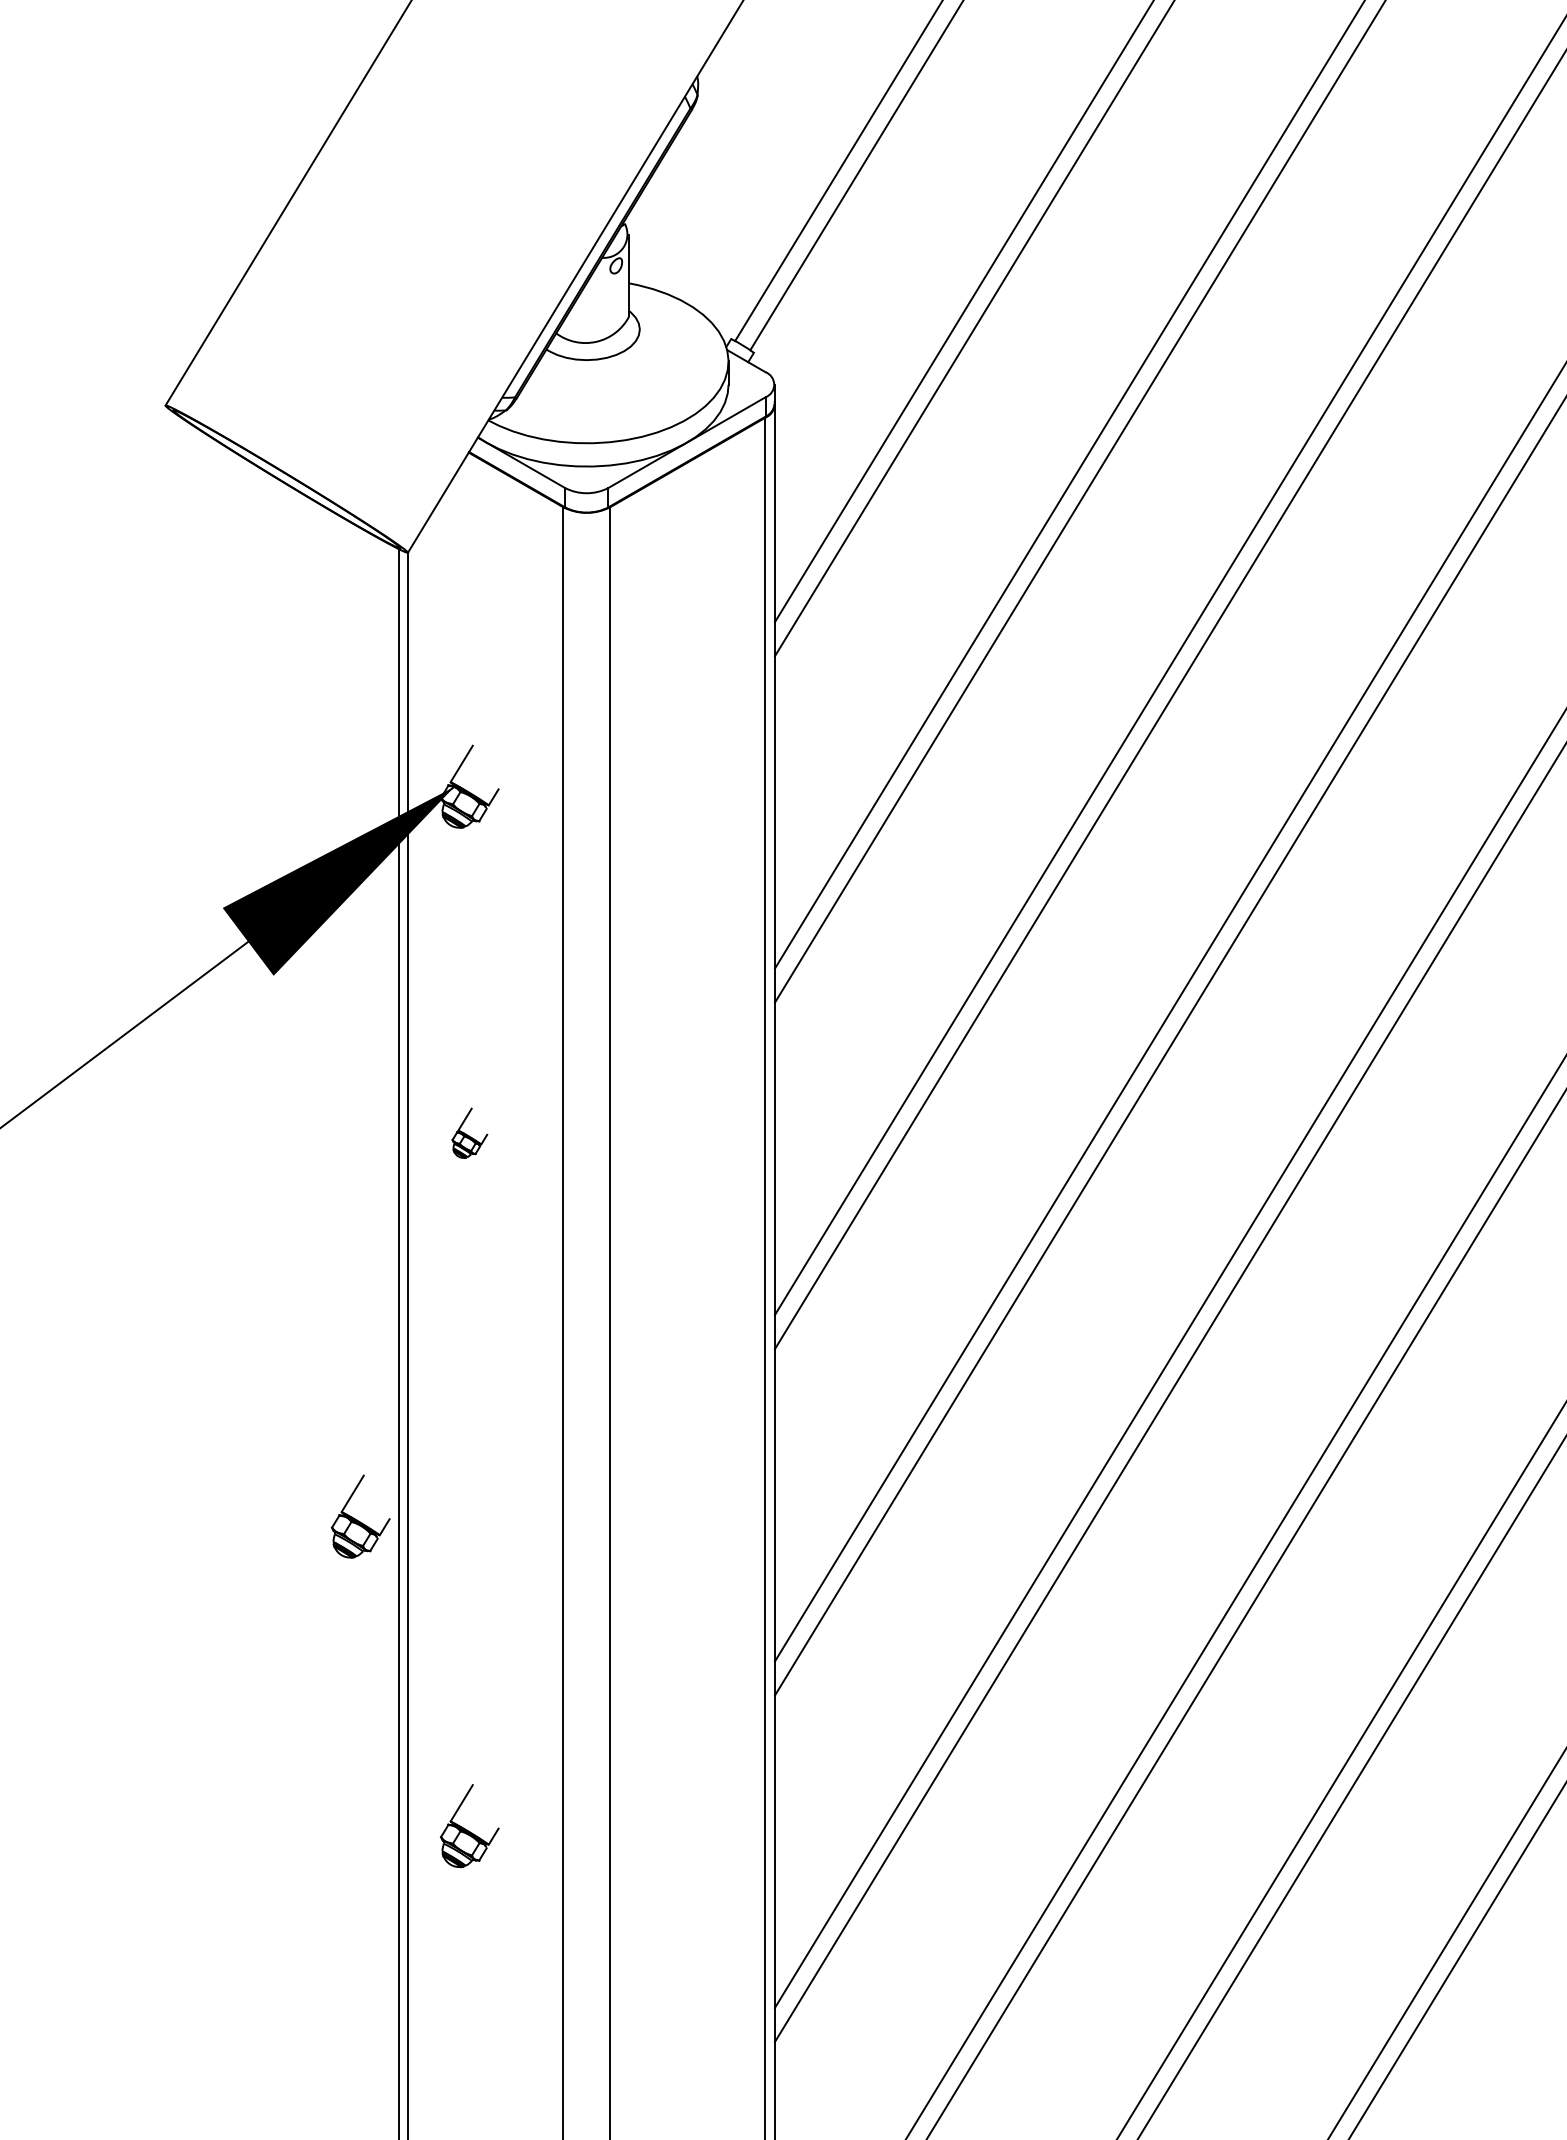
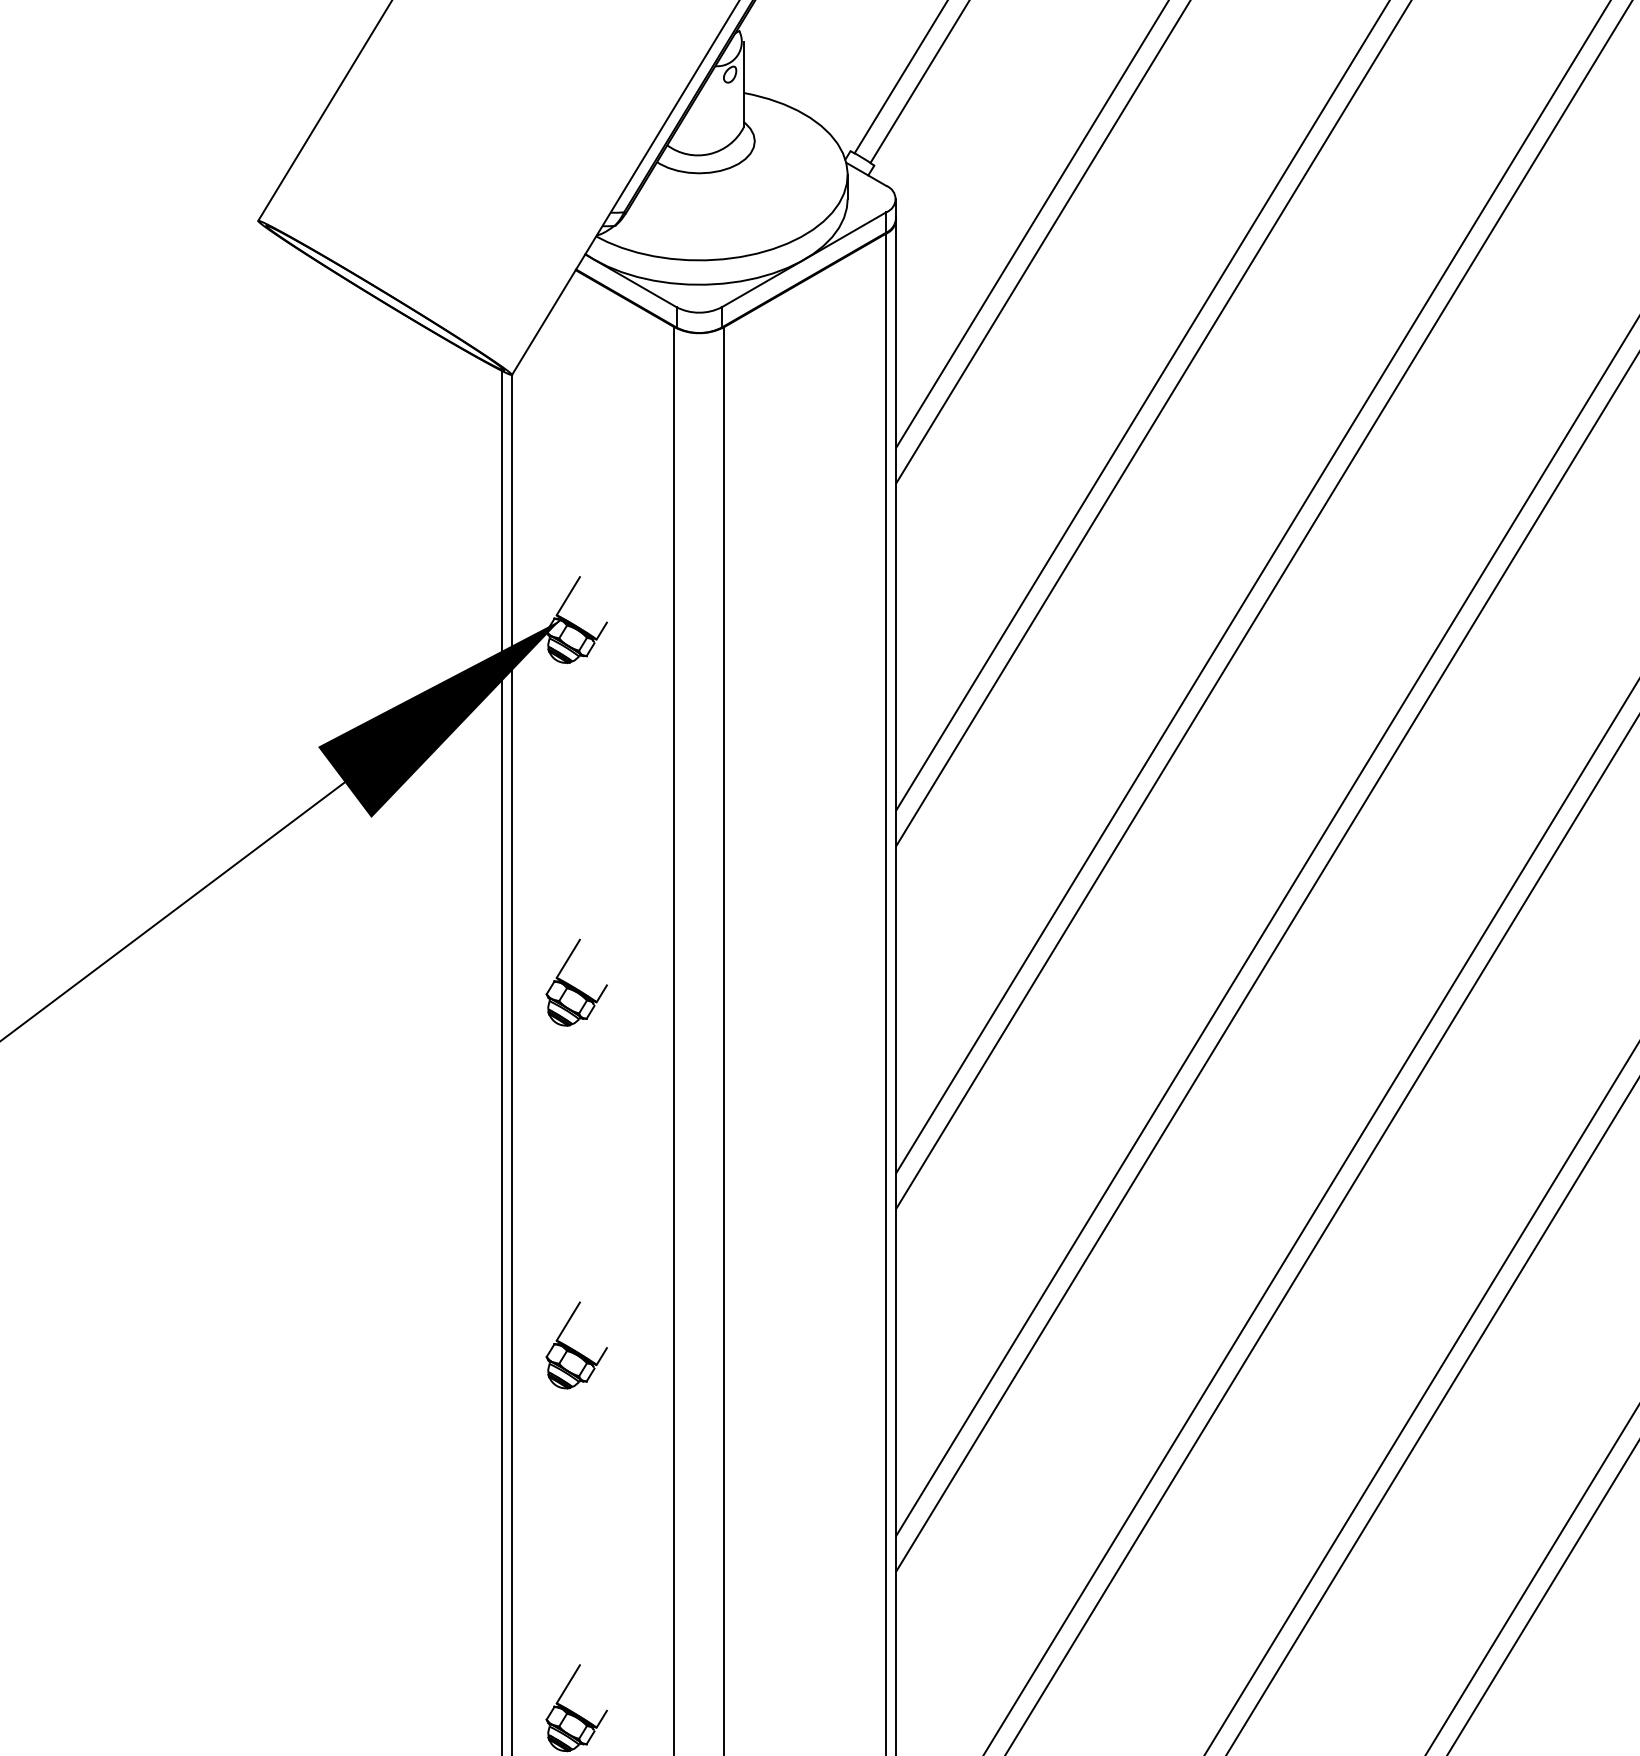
part: (469, 1133) -> (576, 983), size x1.67
part: (360, 1516) -> (576, 1345), moved

